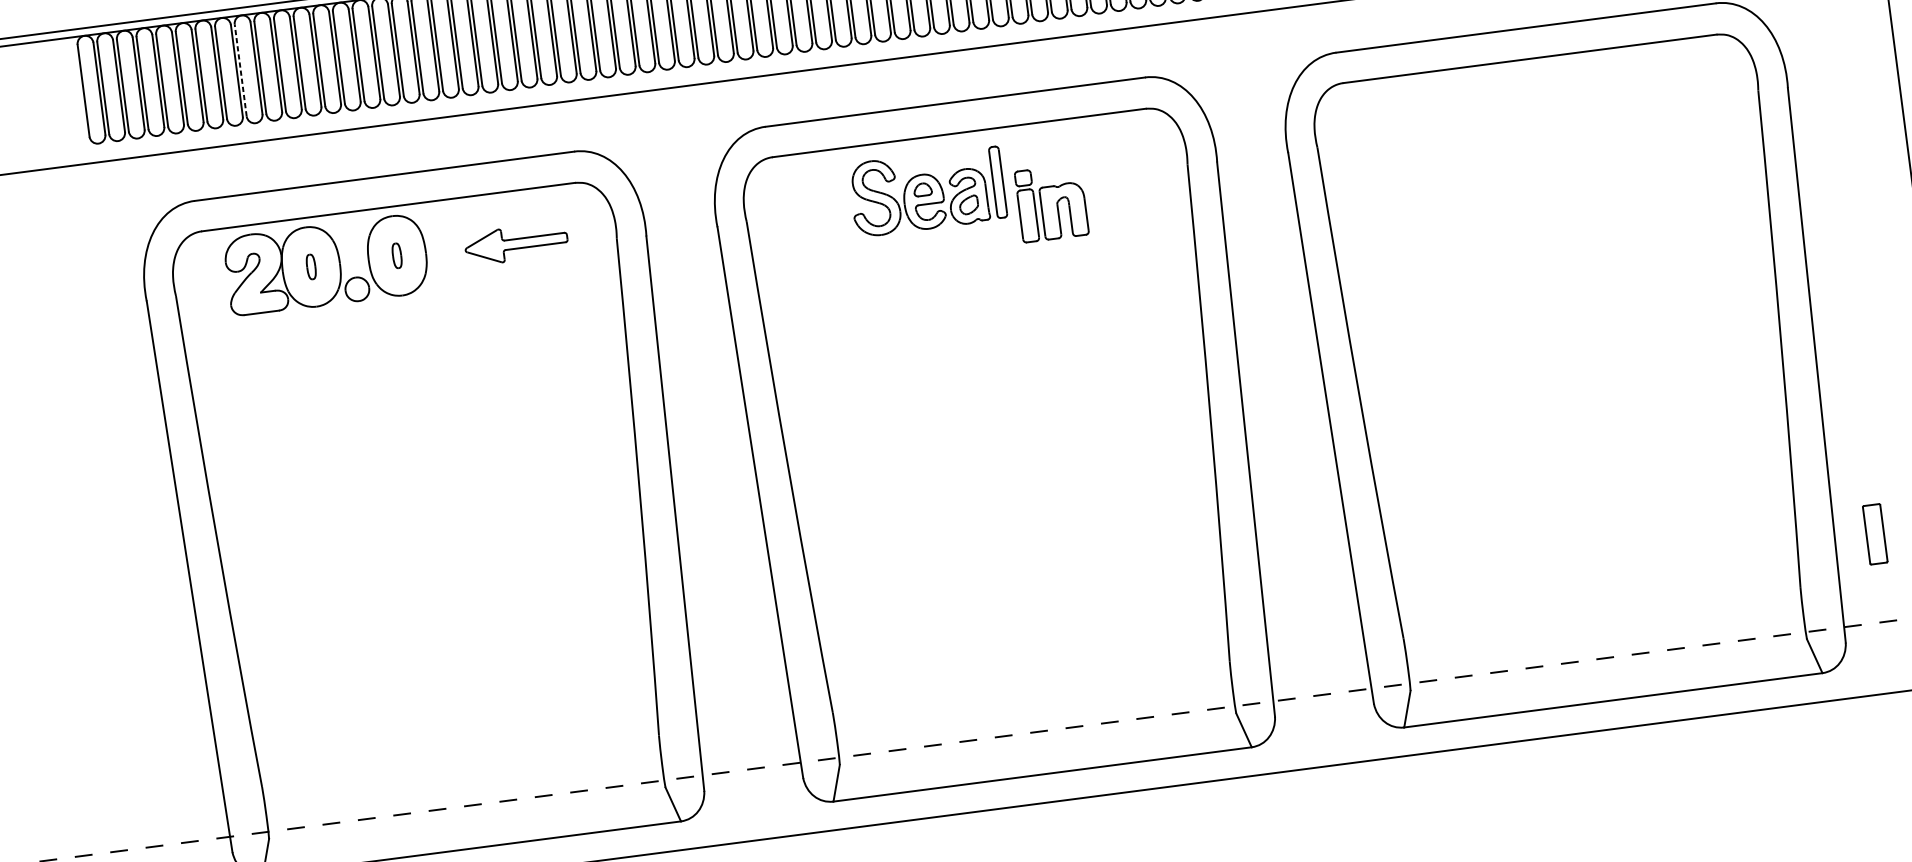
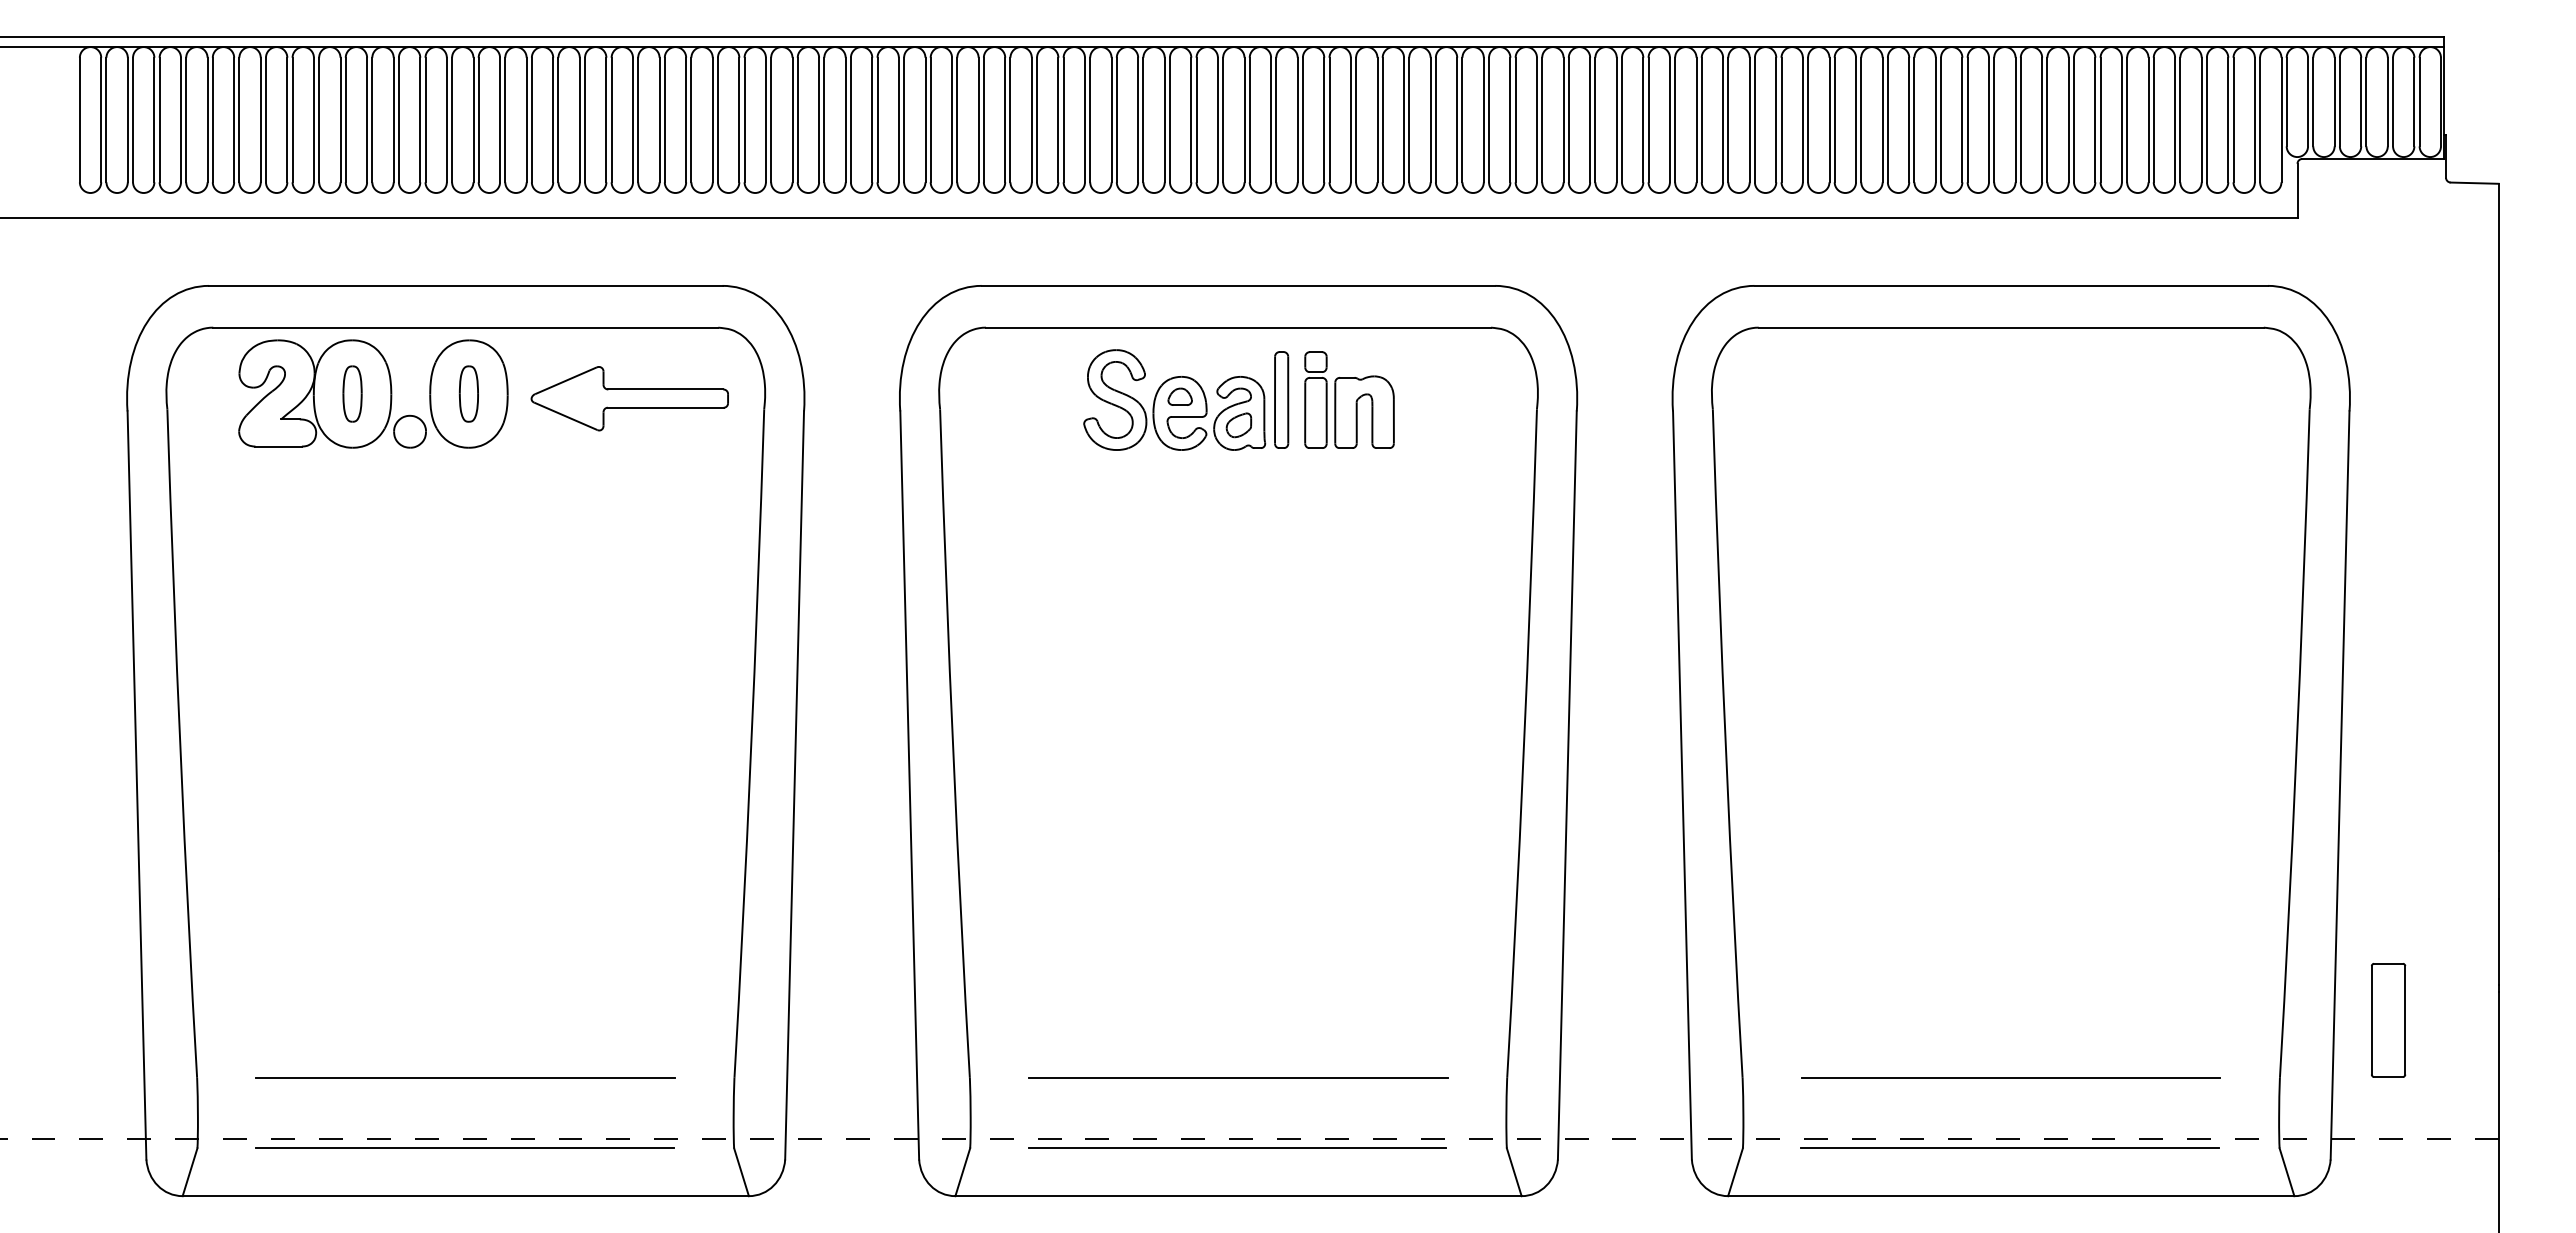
line: (240, 69) -> (292, 119), dashed -> solid
part: (1051, 202) -> (1349, 399), moved
part: (516, 243) -> (629, 398), size x1.43
part: (396, 255) -> (468, 393), size x1.67
part: (311, 266) -> (352, 393), size x1.67
part: (1875, 534) -> (2388, 1020), size x1.43
line: (1601, 612) -> (2010, 1077), added
line: (1608, 665) -> (2010, 1148), added
line: (1030, 686) -> (1237, 1077), added
line: (1037, 739) -> (1237, 1148), added
line: (460, 760) -> (465, 1077), added
line: (466, 813) -> (464, 1148), added

